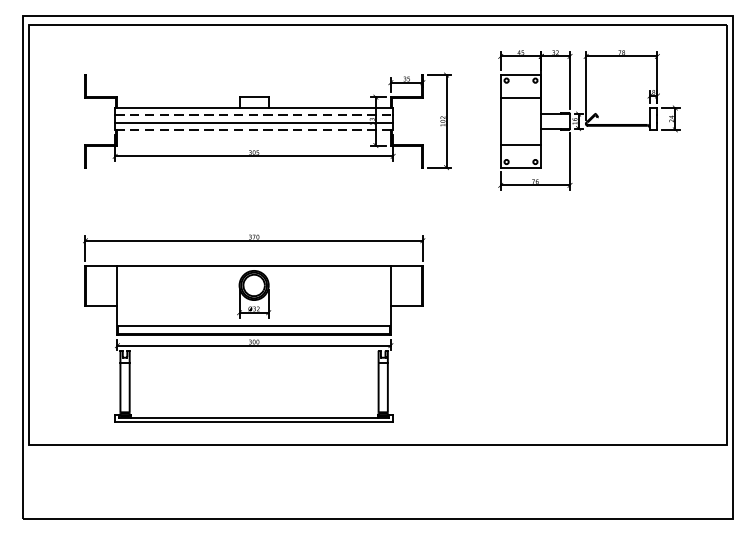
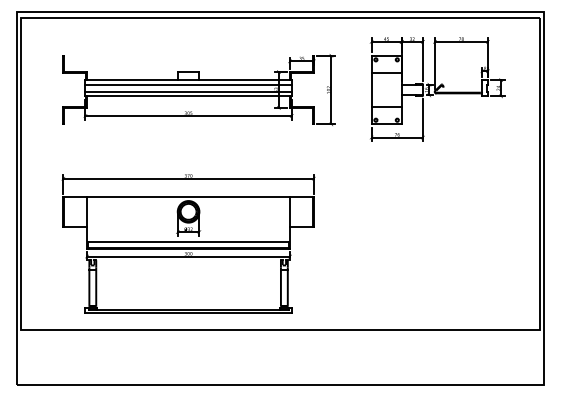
line: (255, 115) -> (189, 85), dashed -> solid
line: (255, 130) -> (189, 96), dashed -> solid

